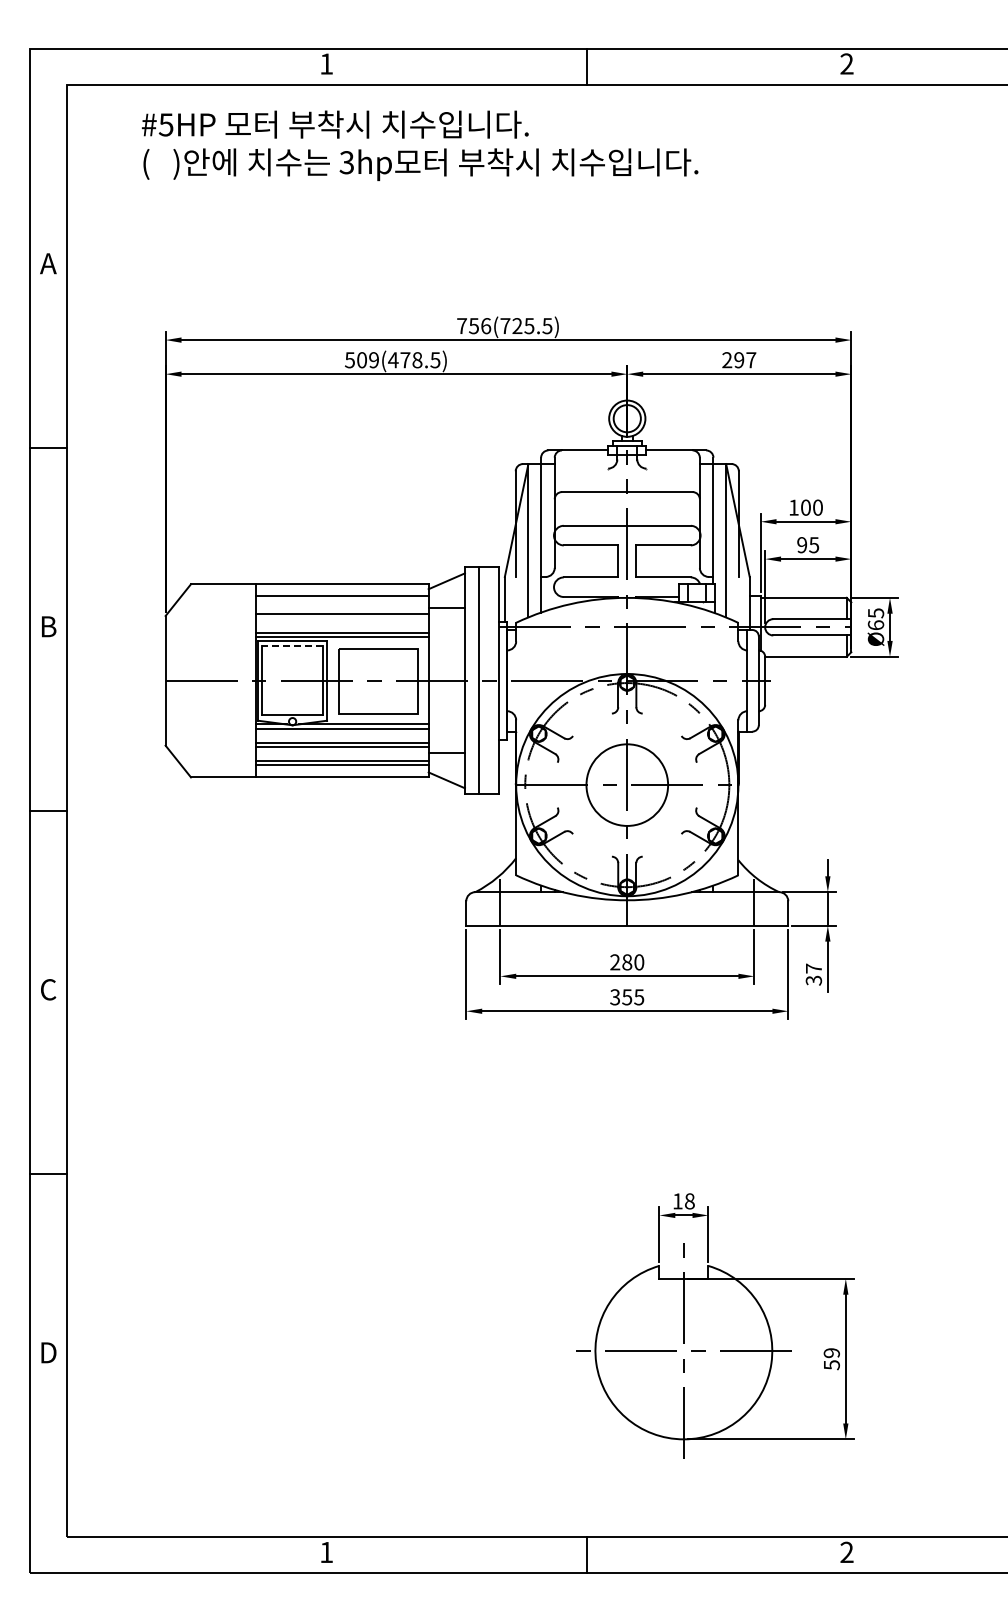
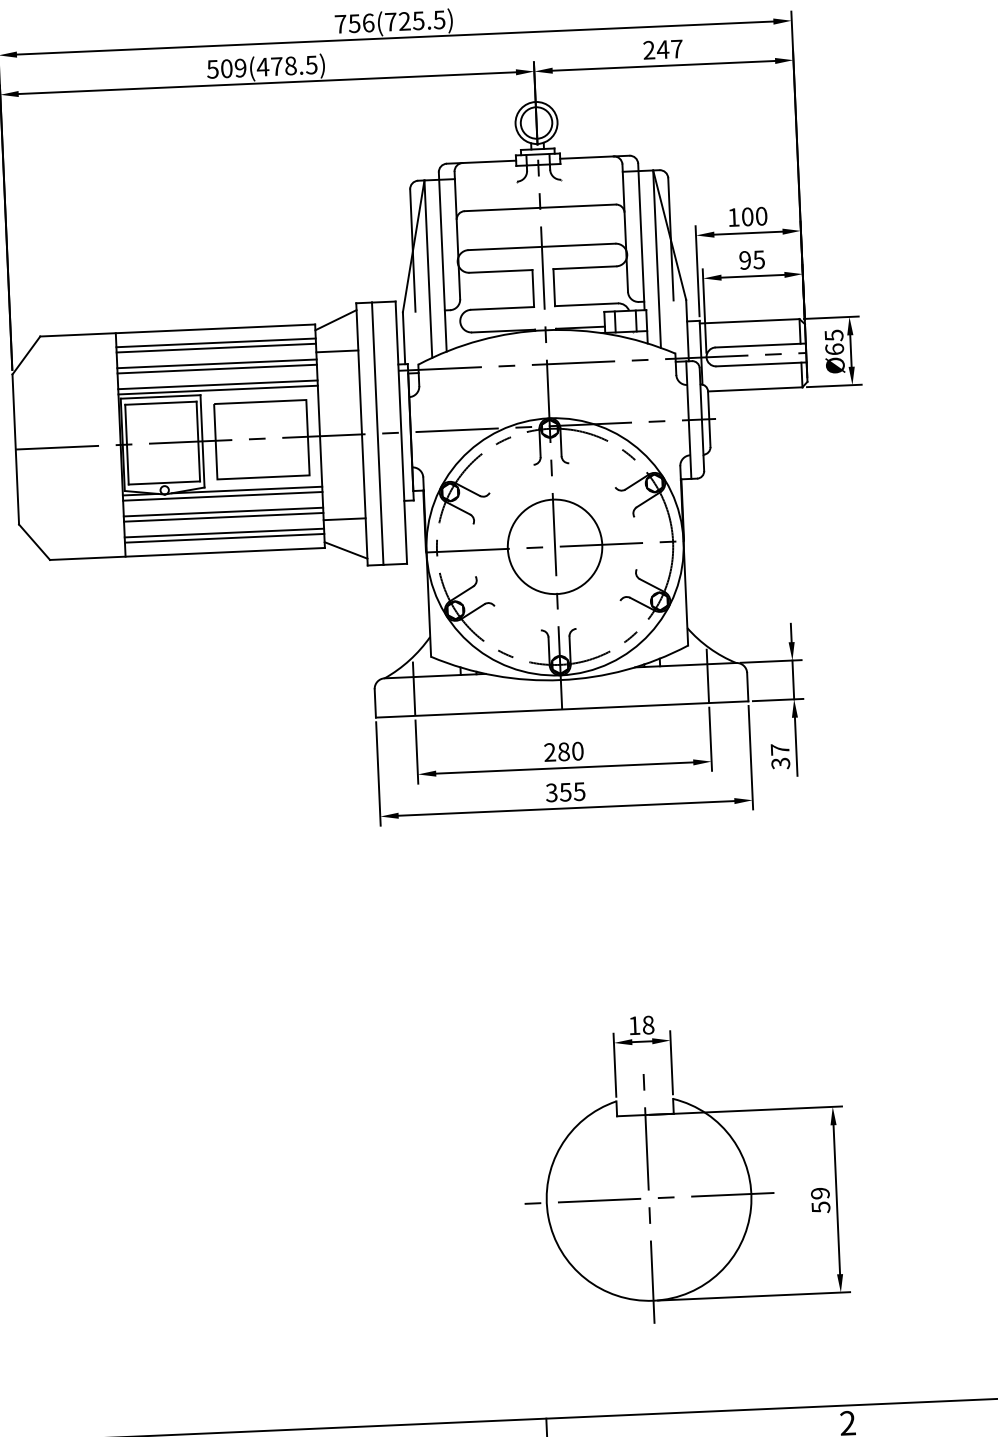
text: (738, 360) -> (662, 50), 297 -> 247
line: (342, 600) -> (216, 347), added
line: (342, 619) -> (217, 369), added
line: (292, 646) -> (160, 403), dashed -> solid

